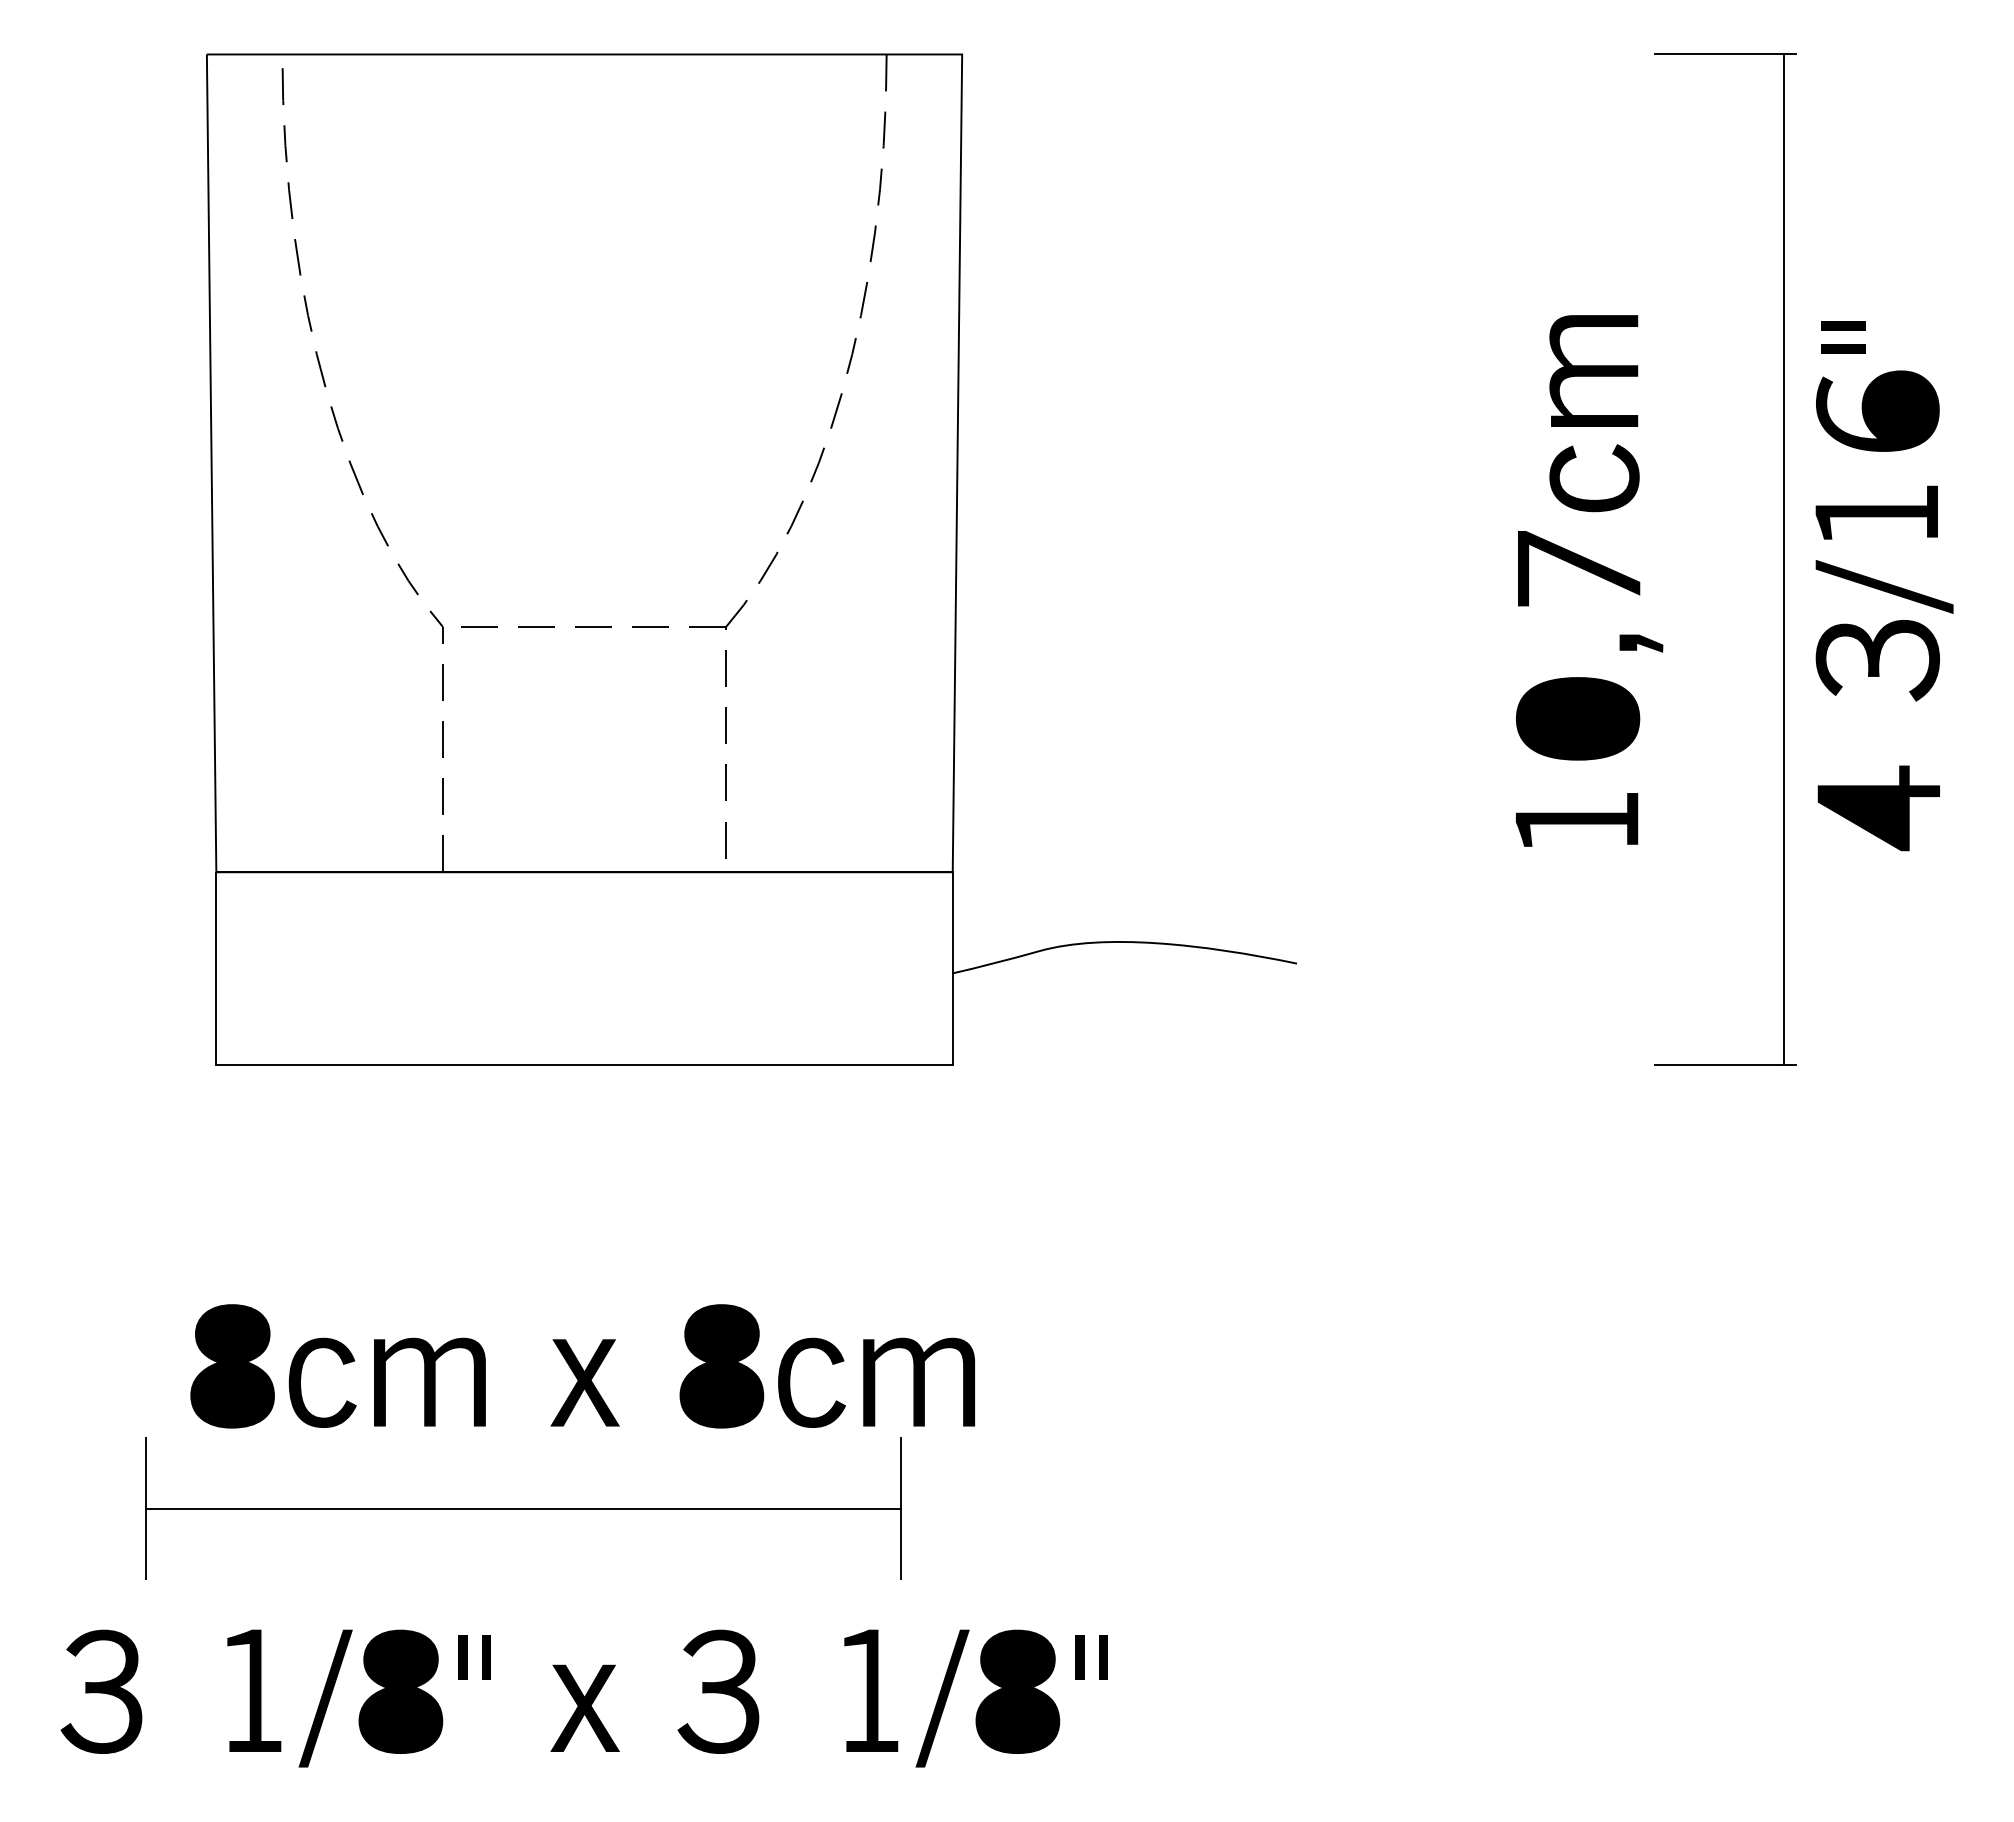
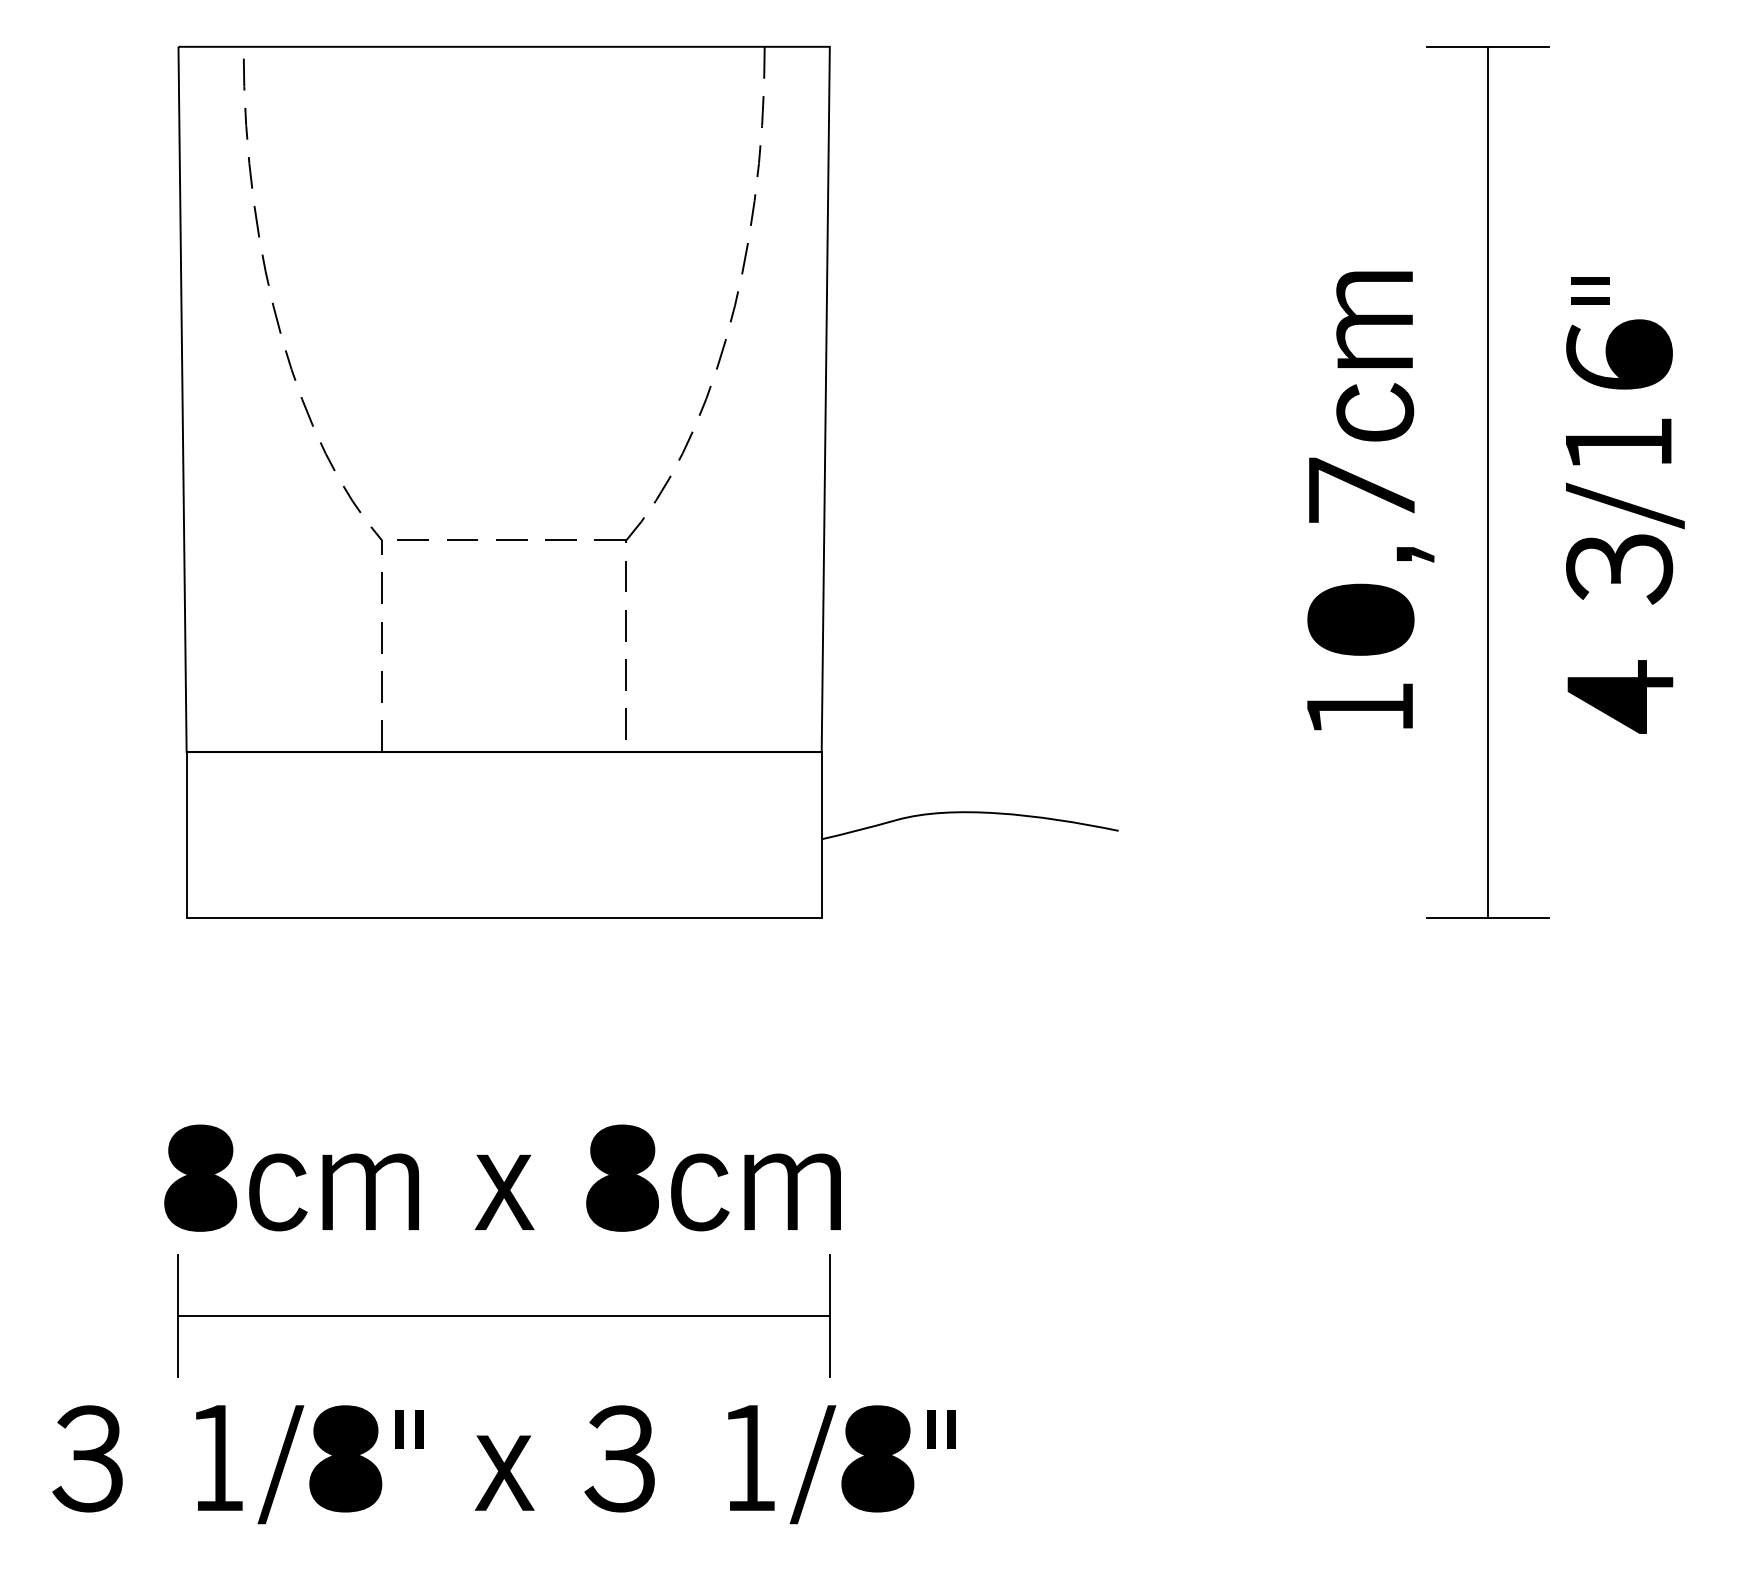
line: (1784, 559) -> (1488, 482), moved
part: (523, 1508) -> (504, 1316), moved

